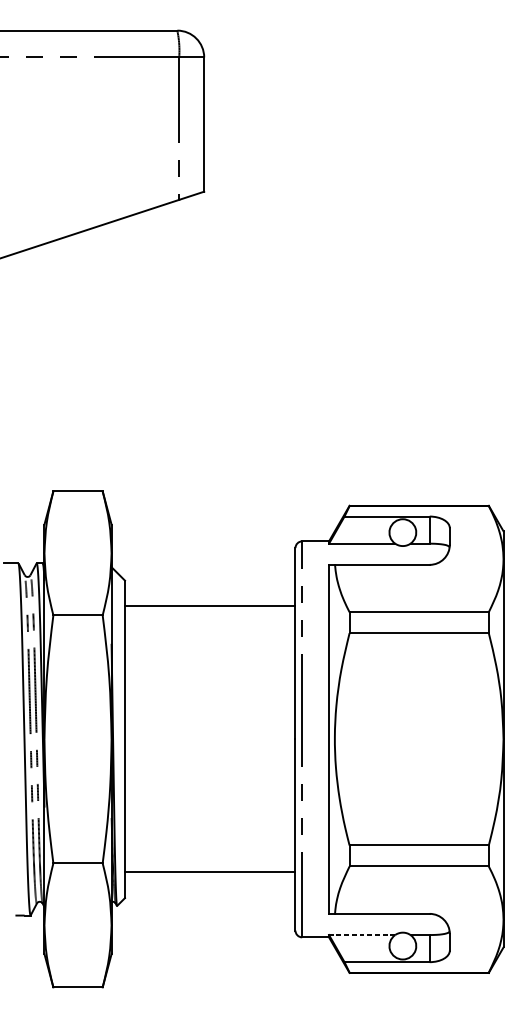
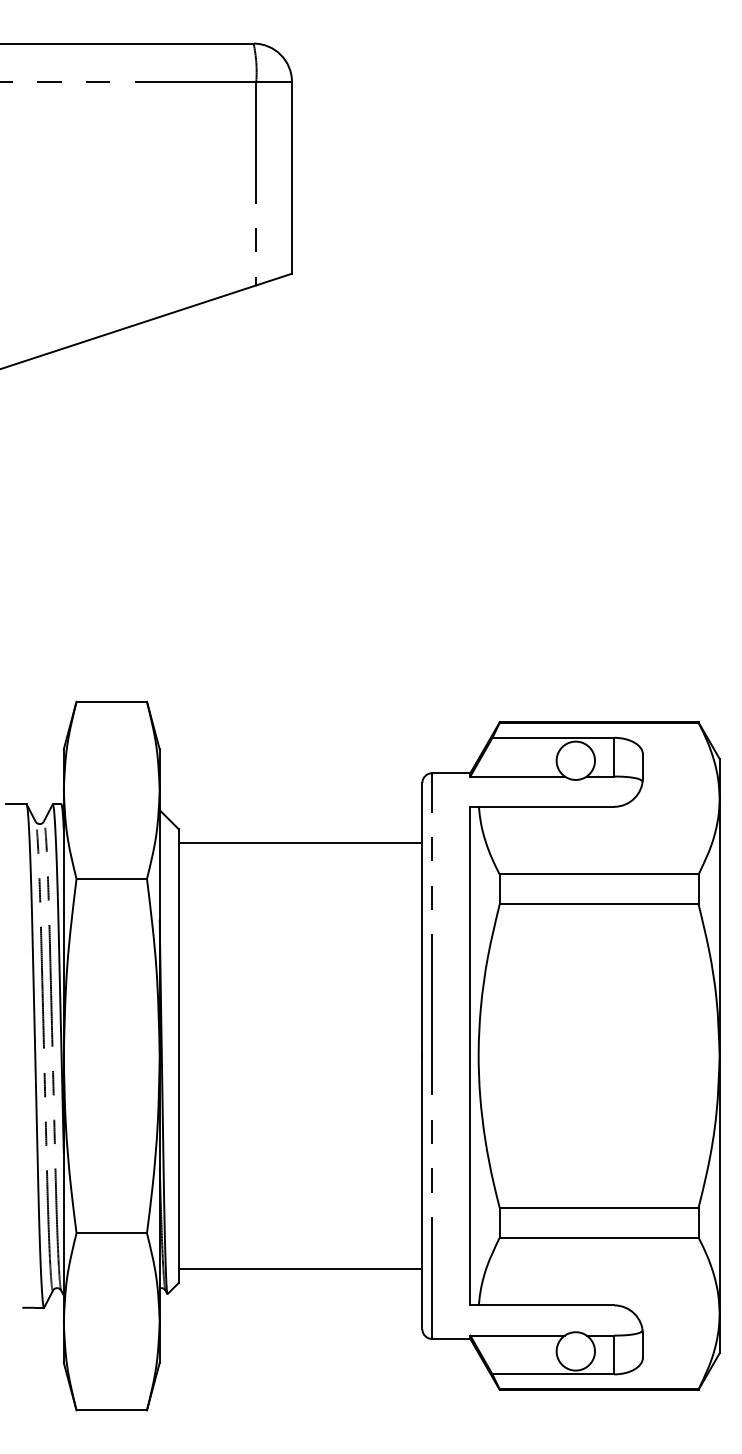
line: (210, 606) -> (300, 843), moved
line: (210, 871) -> (300, 1268), moved
line: (362, 934) -> (517, 1335), dashed -> solid

